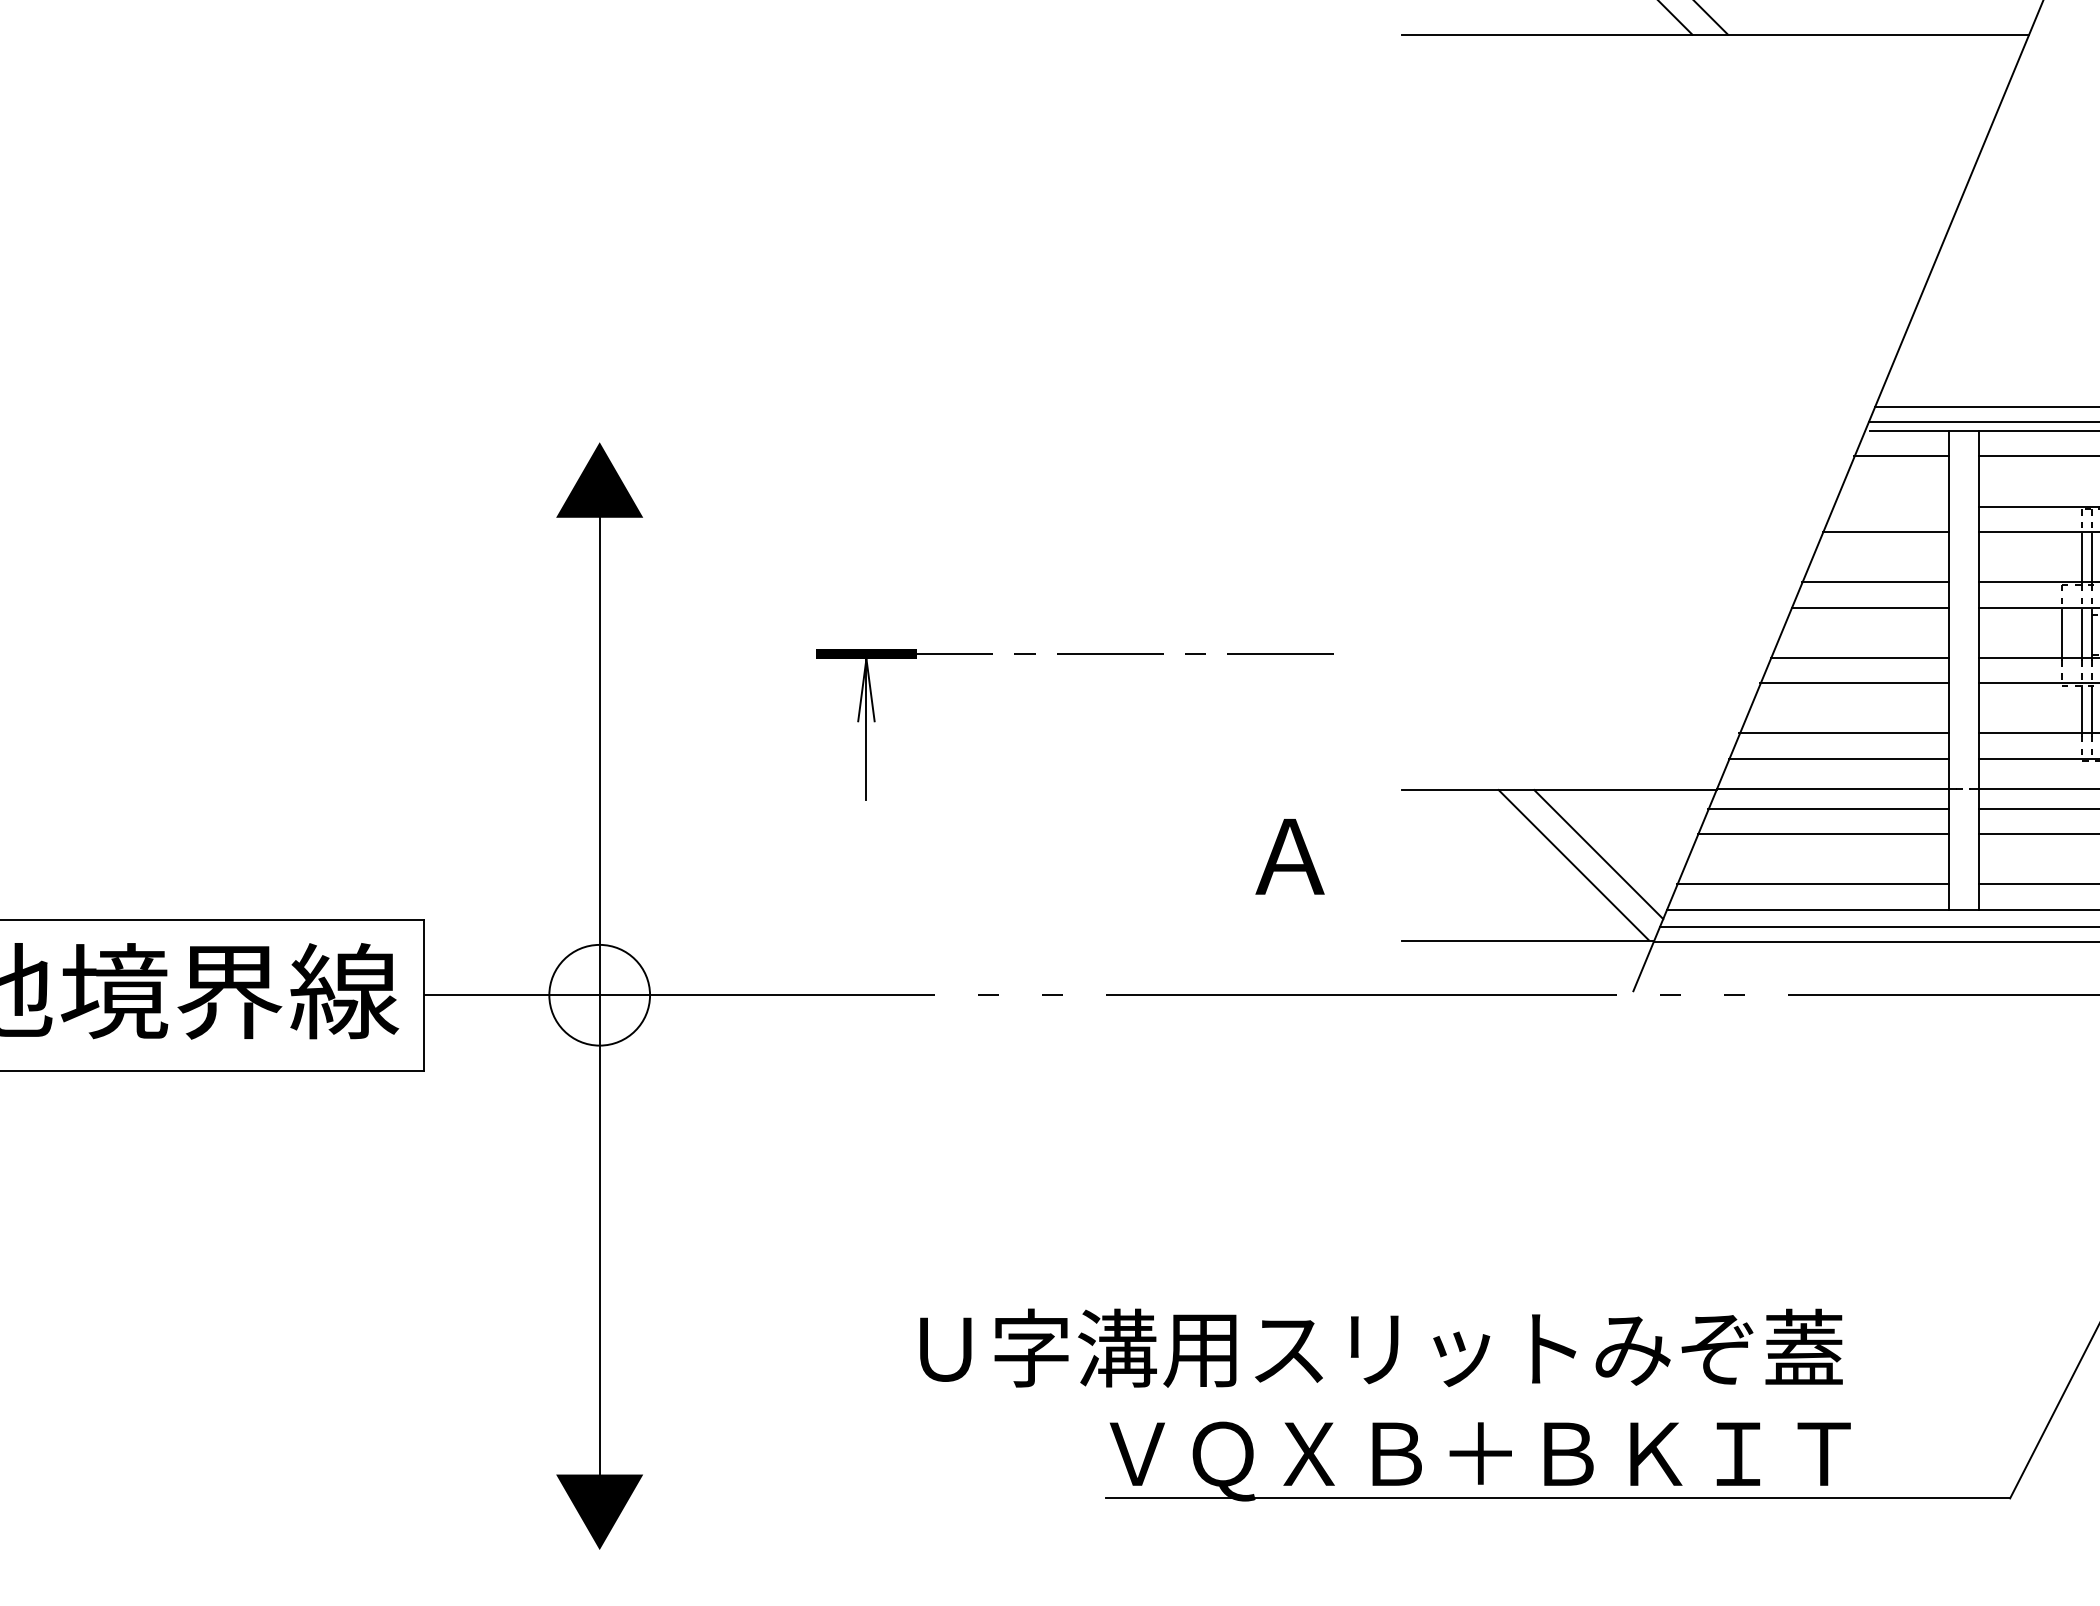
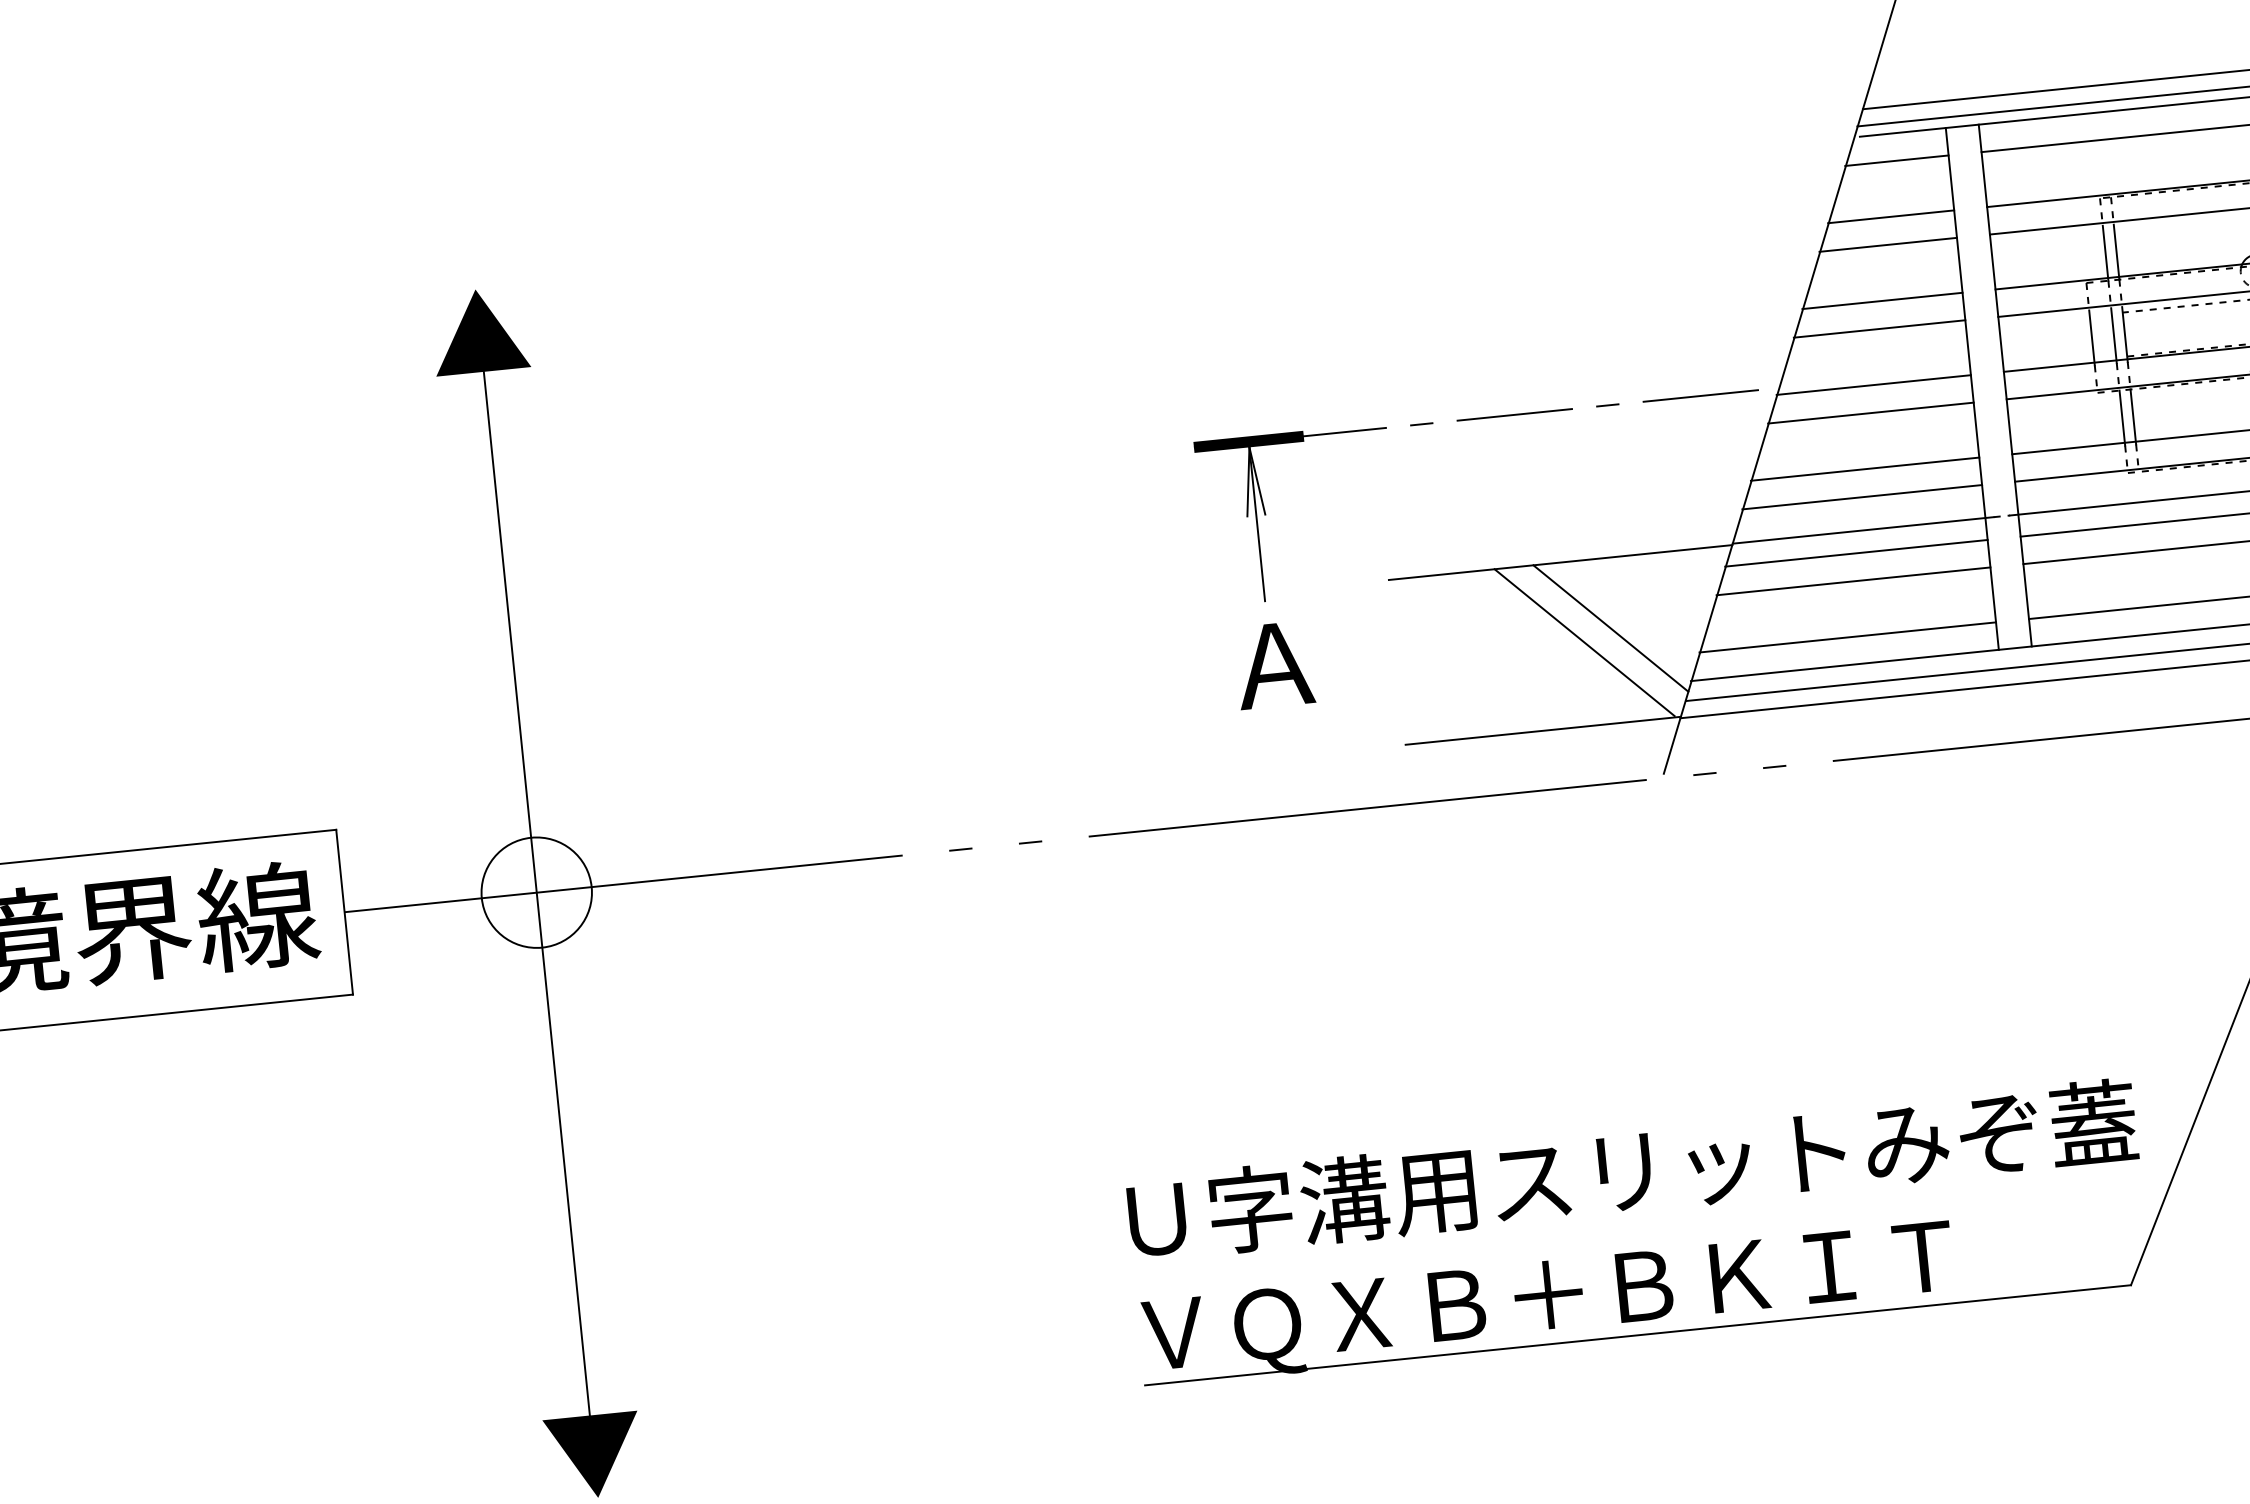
line: (1890, 506) -> (1890, 216), added
part: (1074, 654) -> (1475, 419), moved
text: (1381, 1347) -> (1632, 1169), moved

